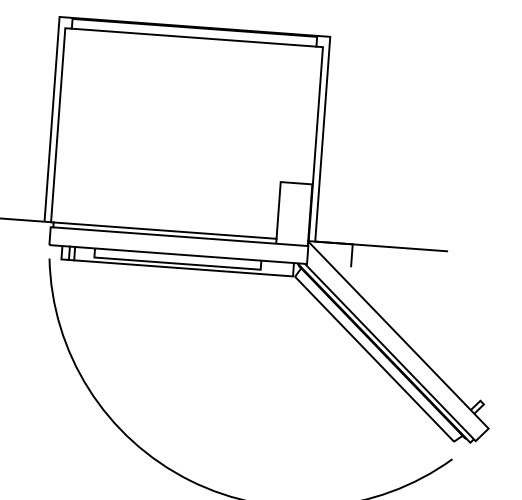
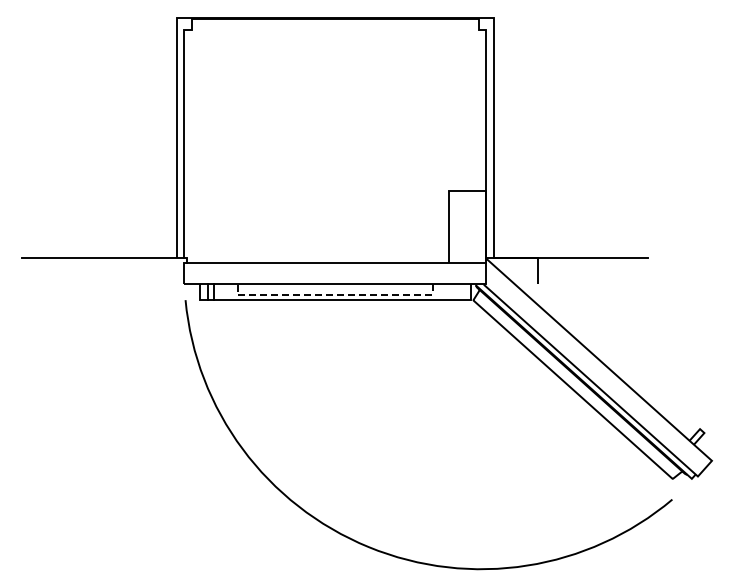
line: (193, 37) -> (334, 30), removed
line: (164, 230) -> (317, 257), removed
line: (176, 263) -> (334, 295), solid -> dashed

